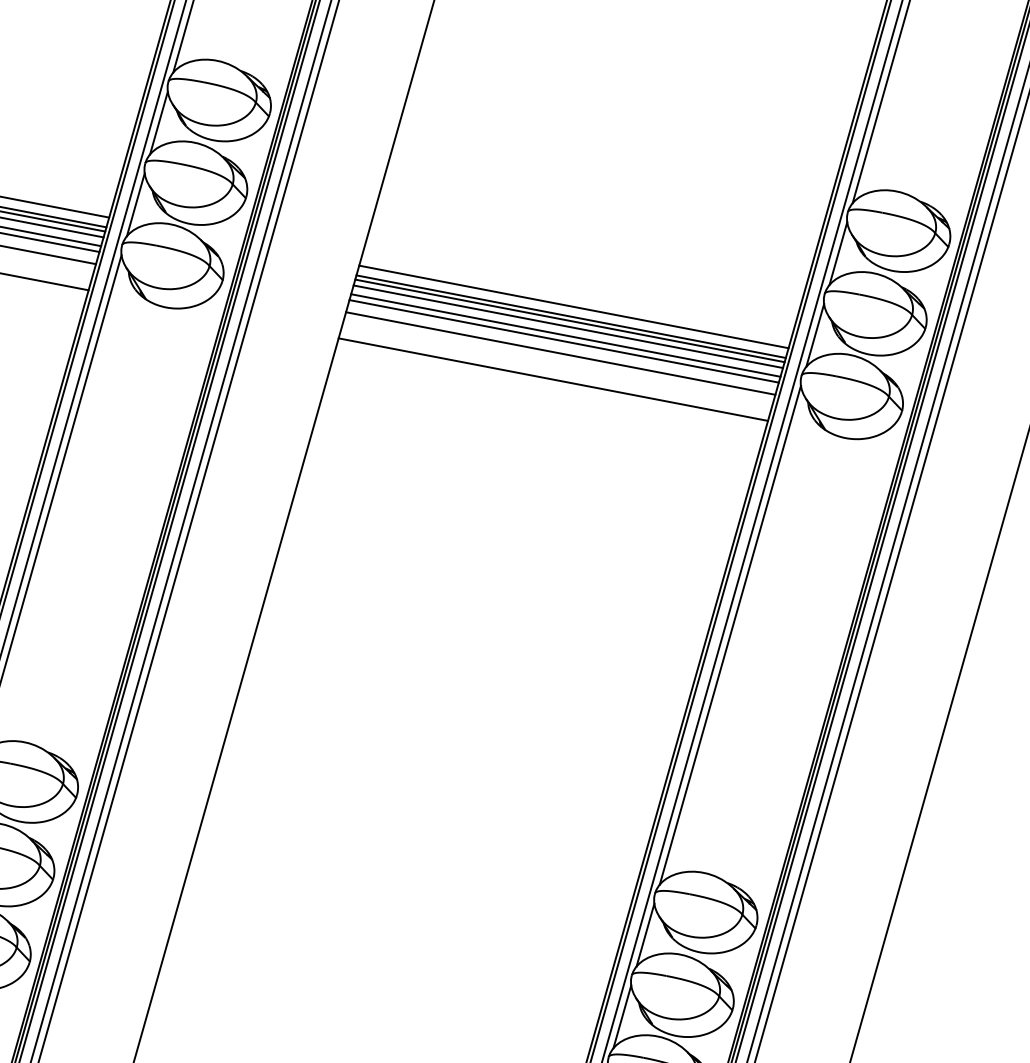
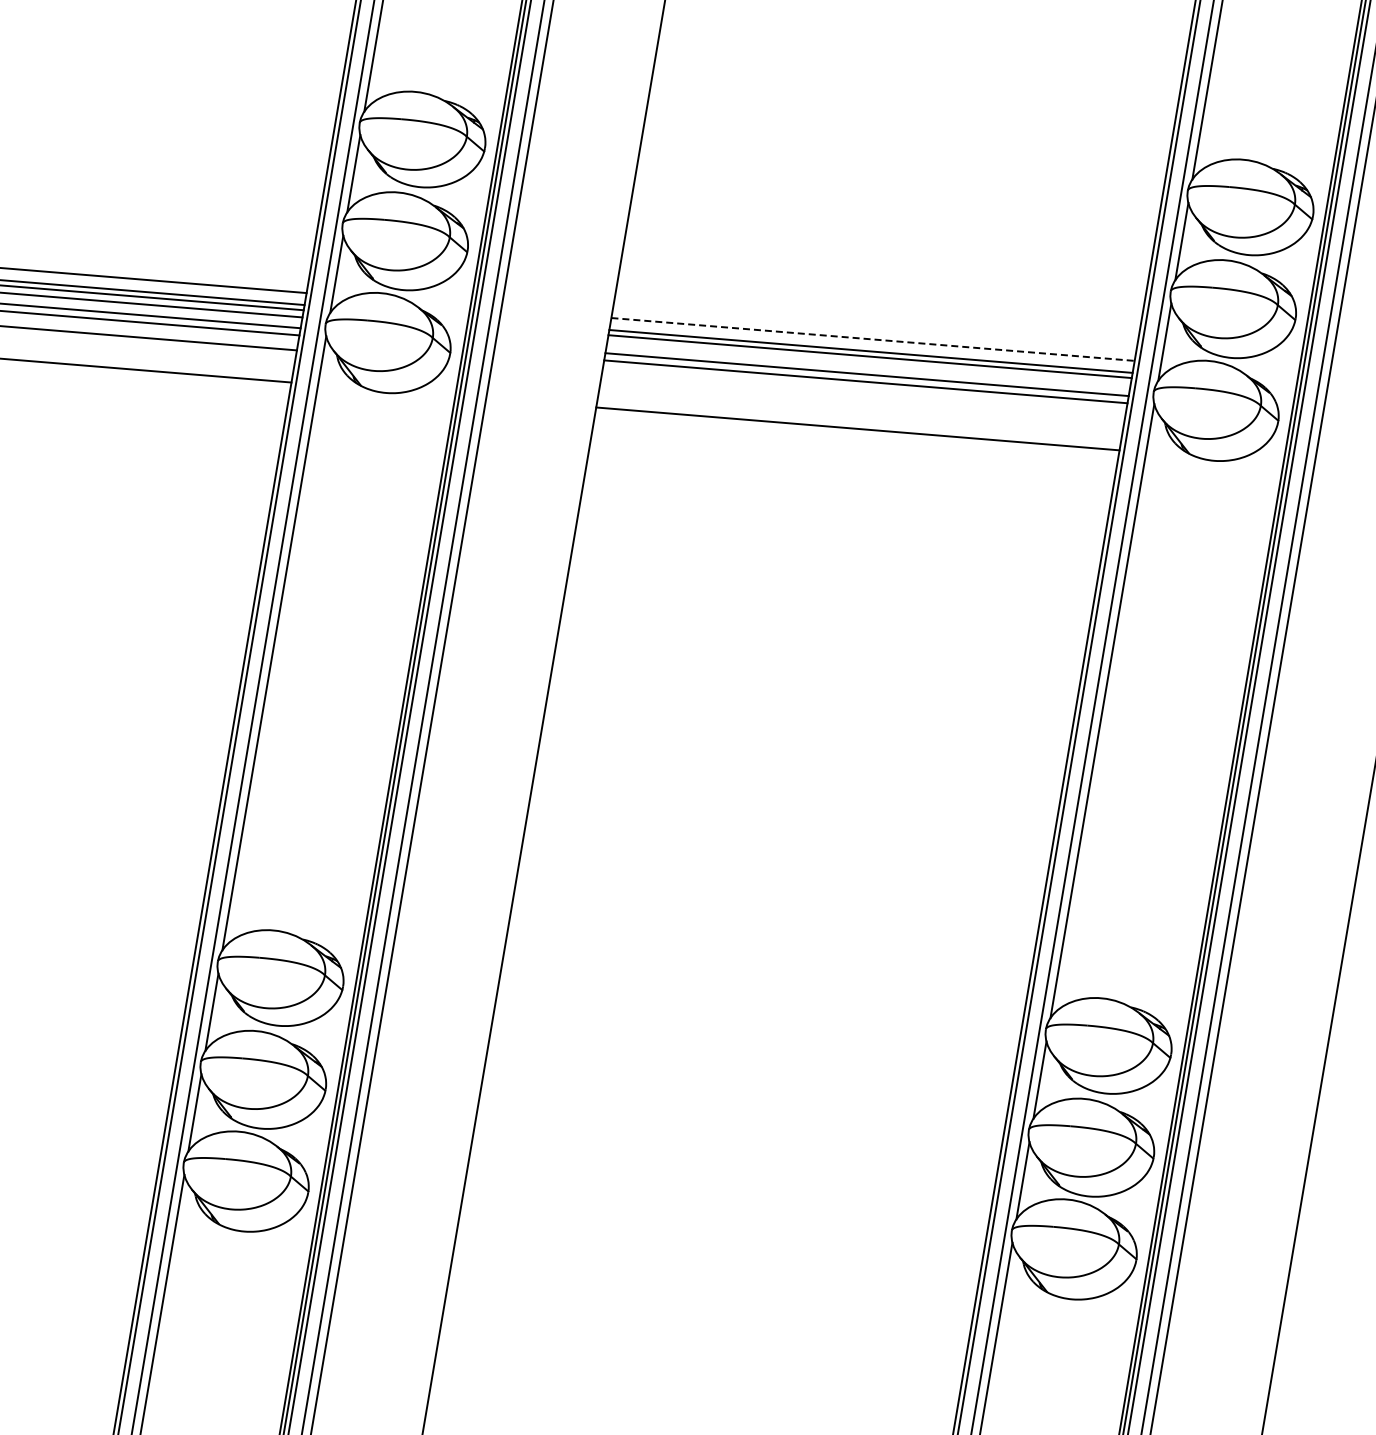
line: (574, 307) -> (873, 339), solid -> dashed
line: (568, 326) -> (868, 363), removed
line: (560, 353) -> (862, 396), removed

